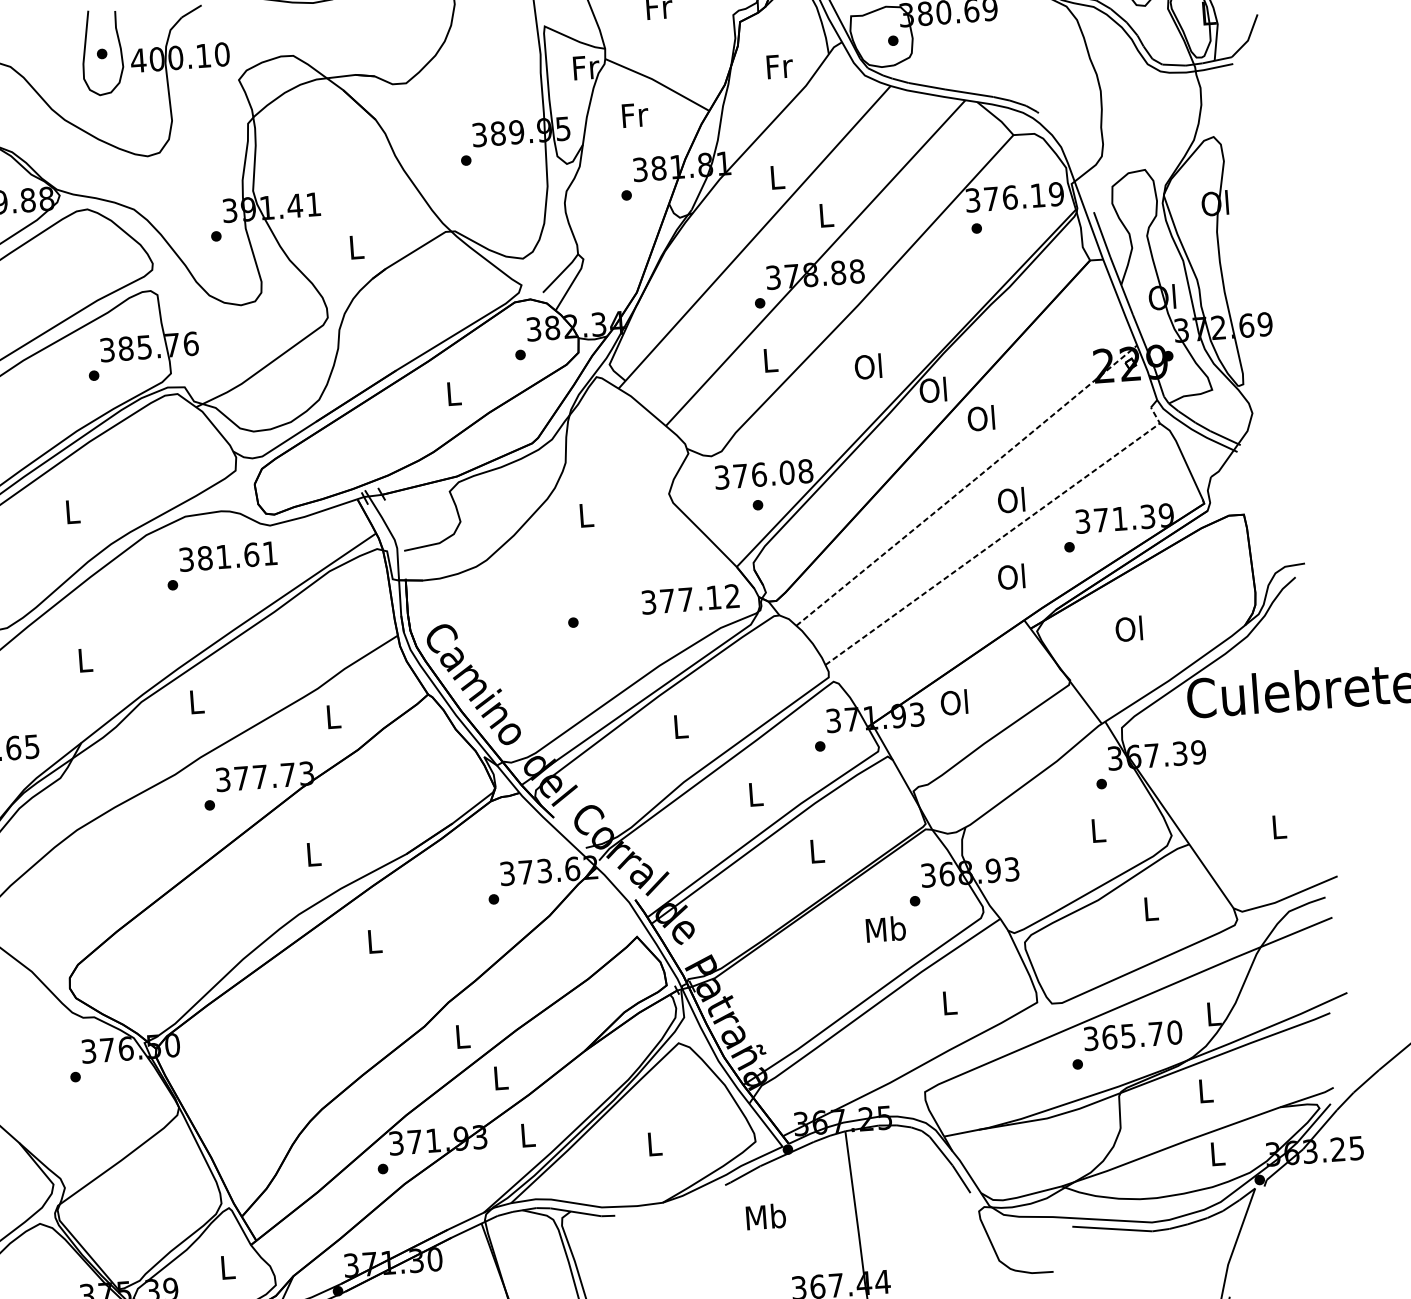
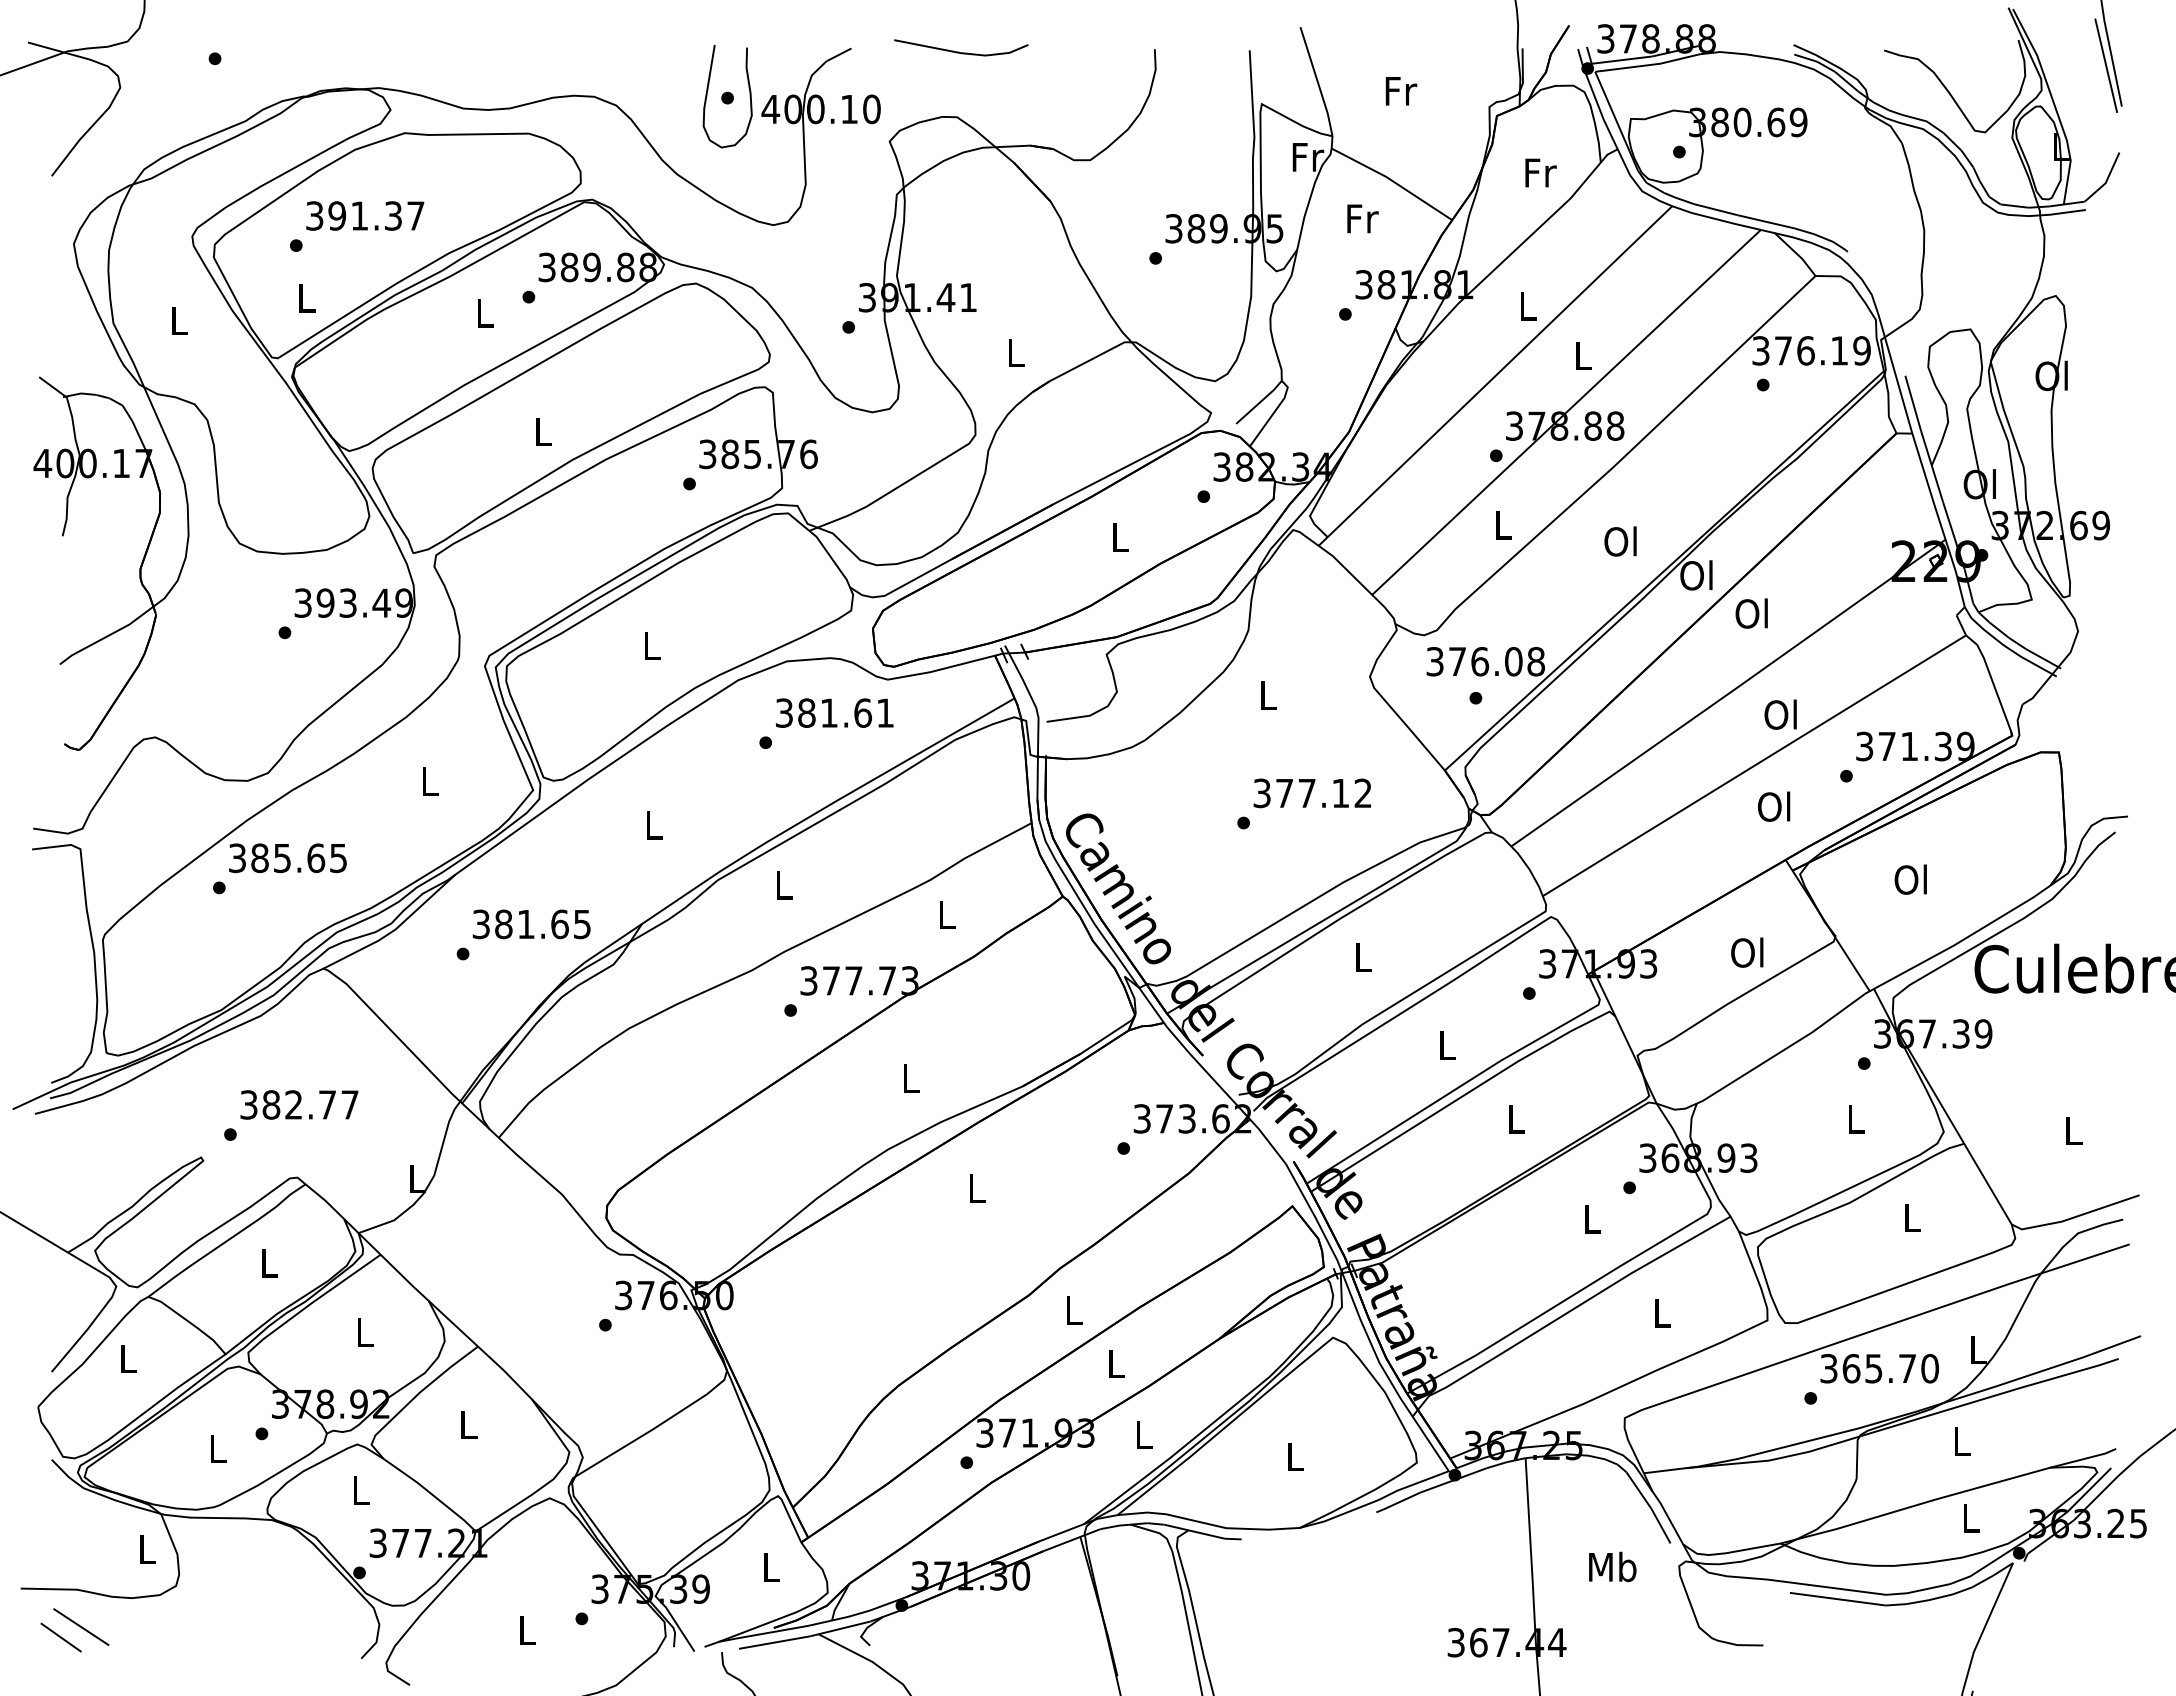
line: (967, 485) -> (1729, 693), dashed -> solid
line: (1000, 538) -> (1764, 759), dashed -> solid
text: (689, 599) -> (1311, 793), moved
text: (954, 702) -> (1747, 952), moved
text: (885, 928) -> (1591, 1218), Mb -> L
text: (765, 1216) -> (1612, 1566), moved

